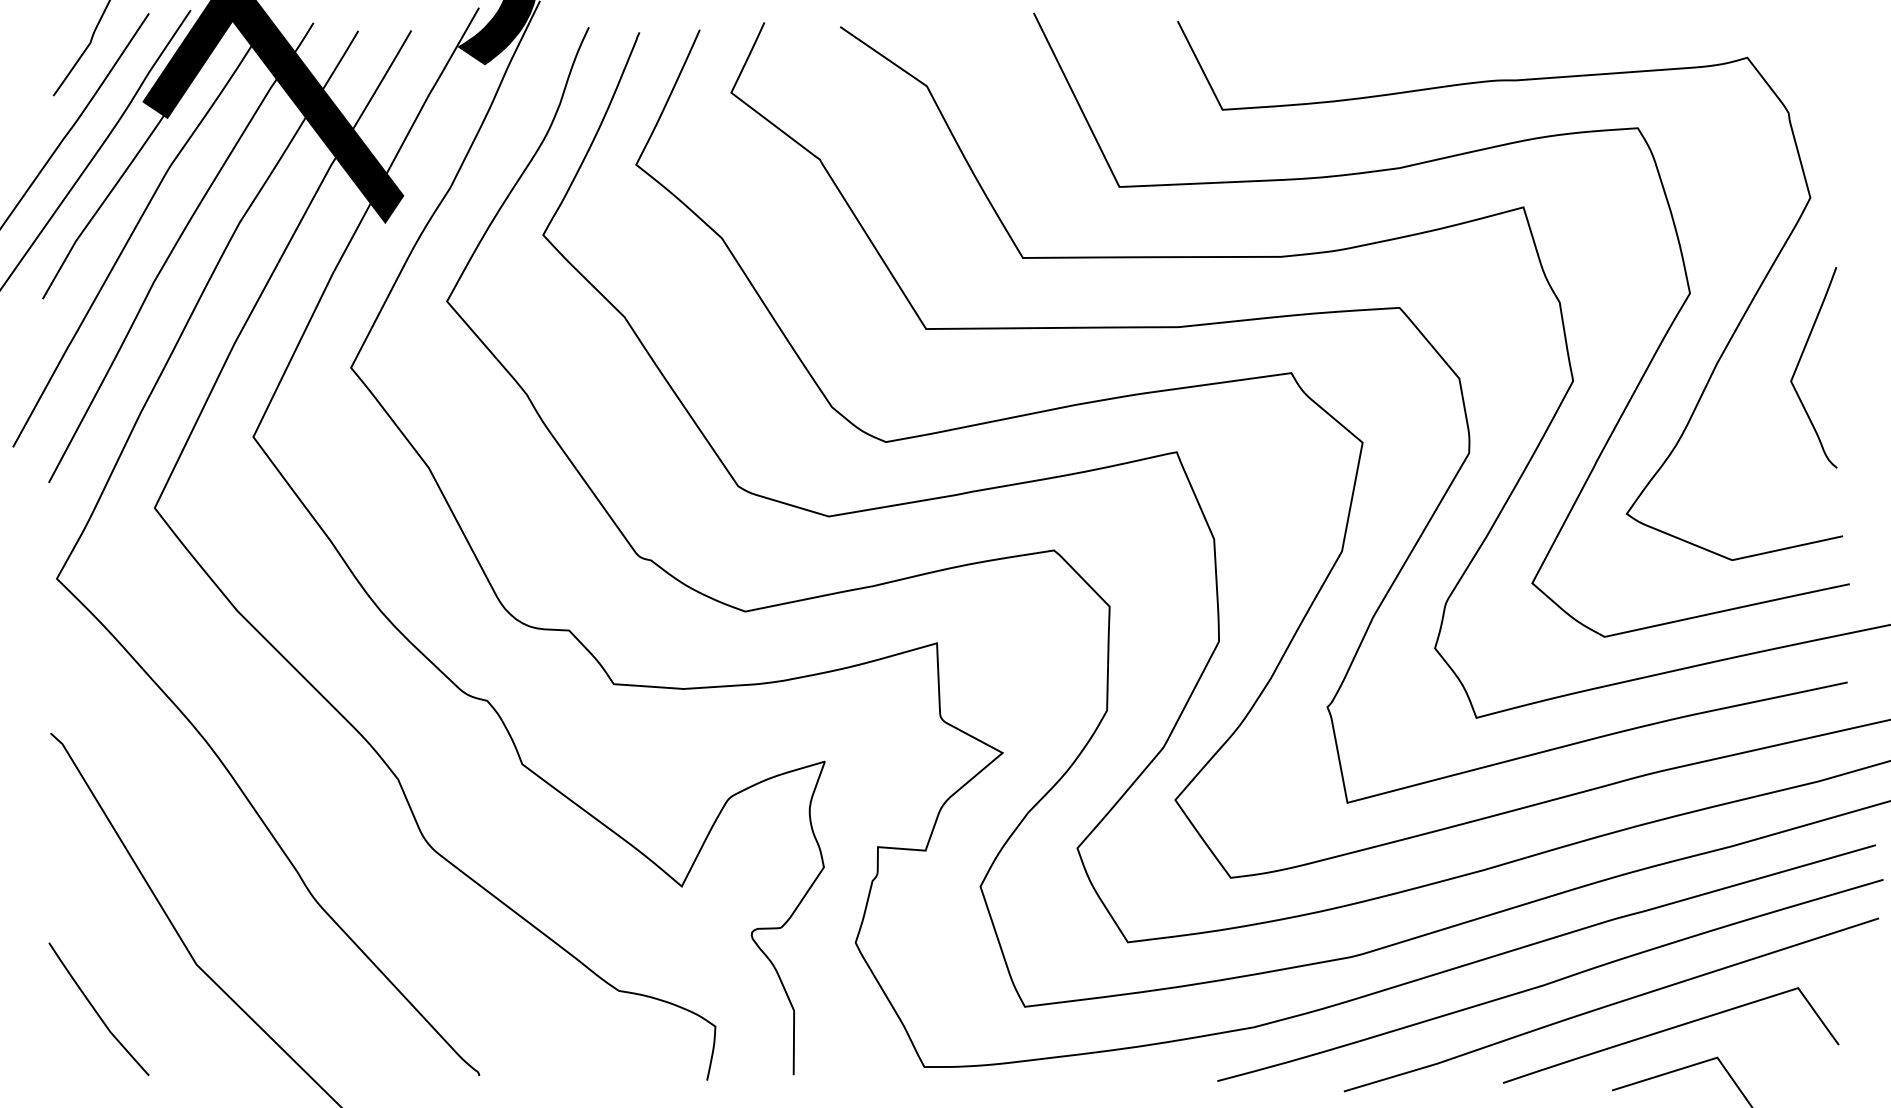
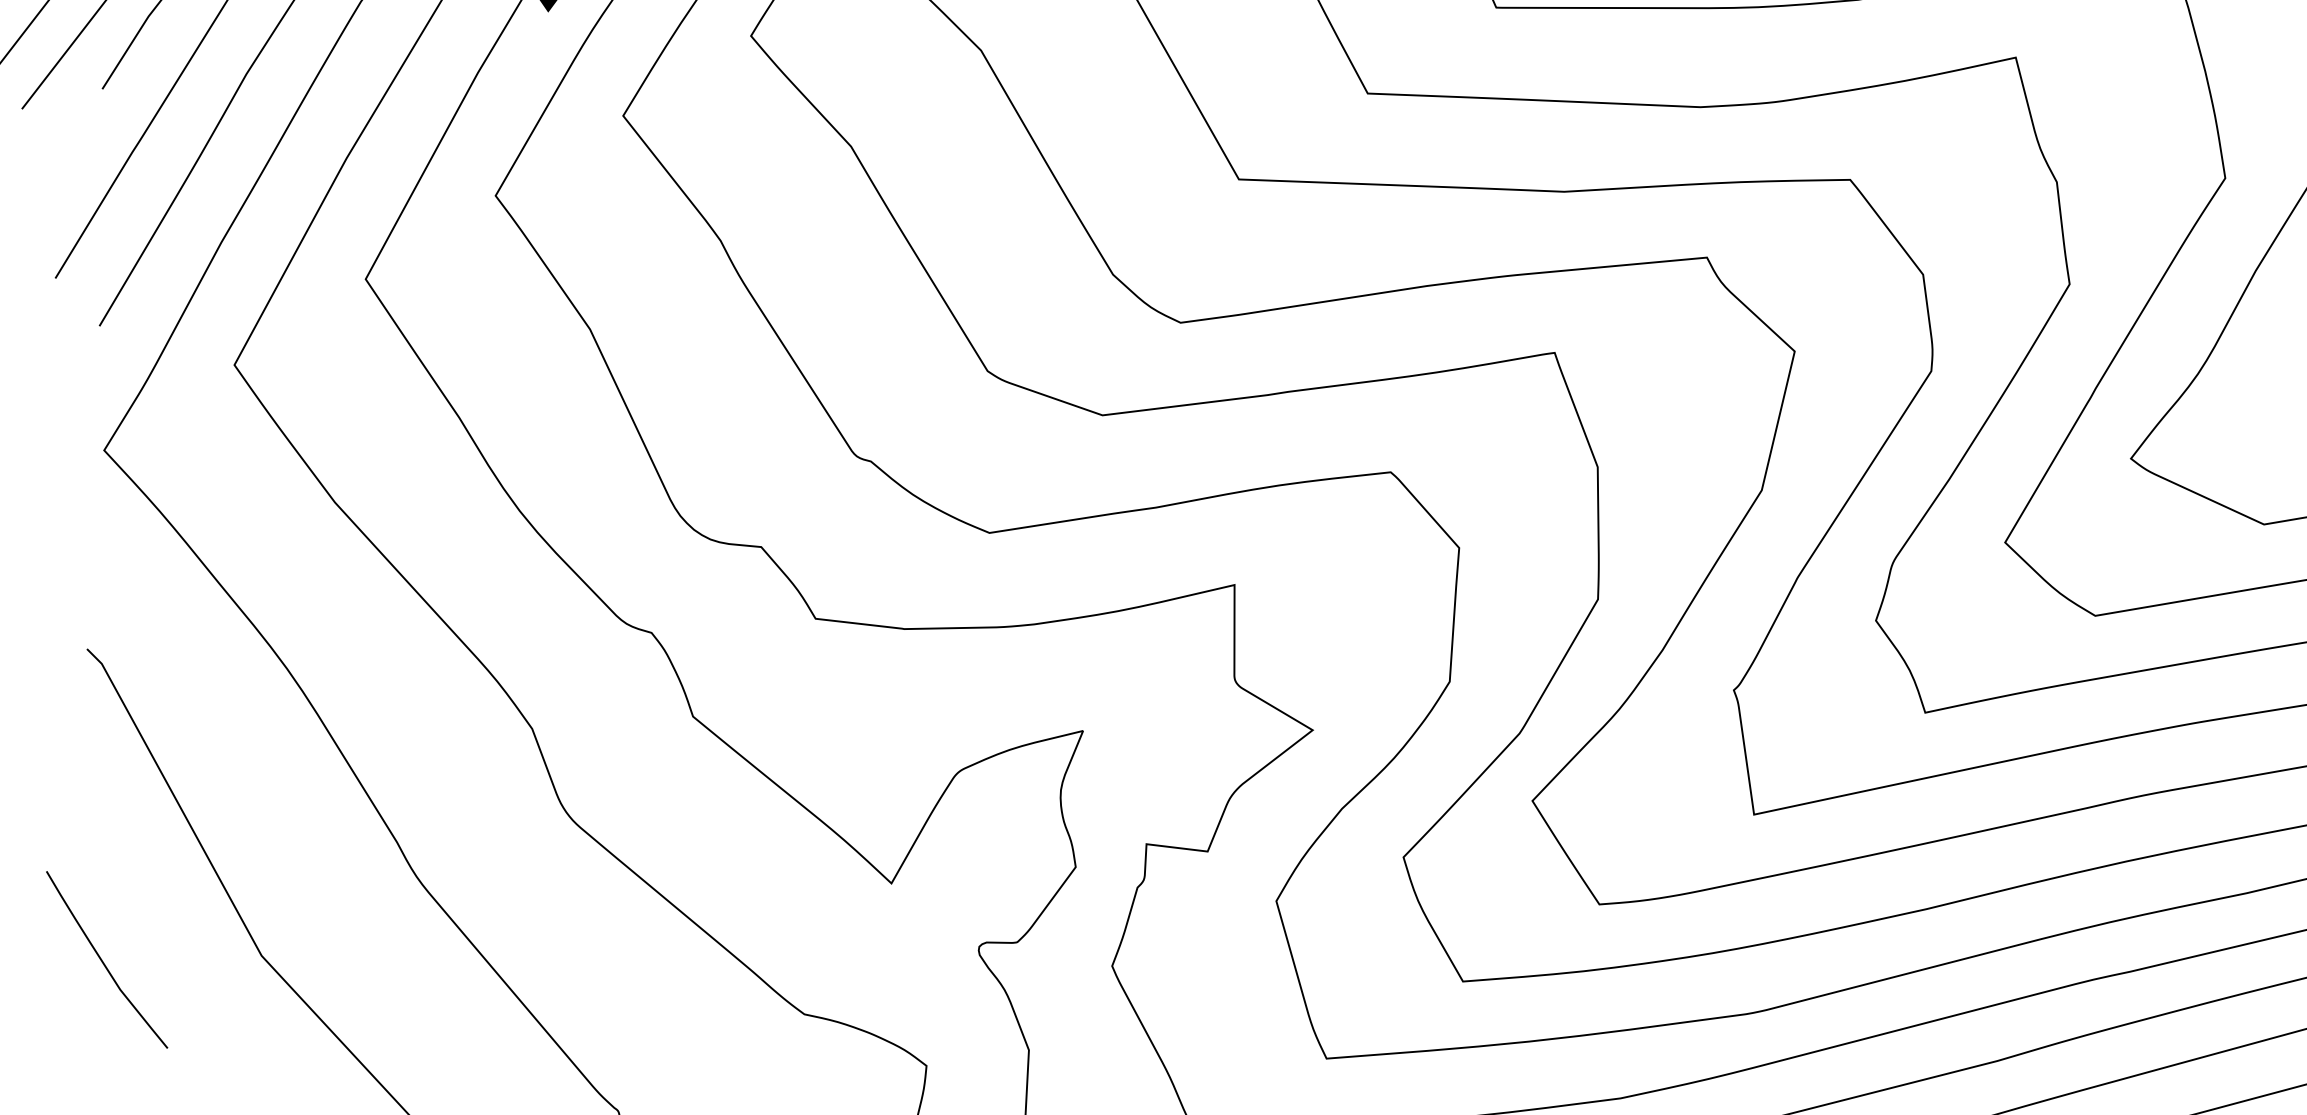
curve: (96, 1010) -> (103, 961), moved

